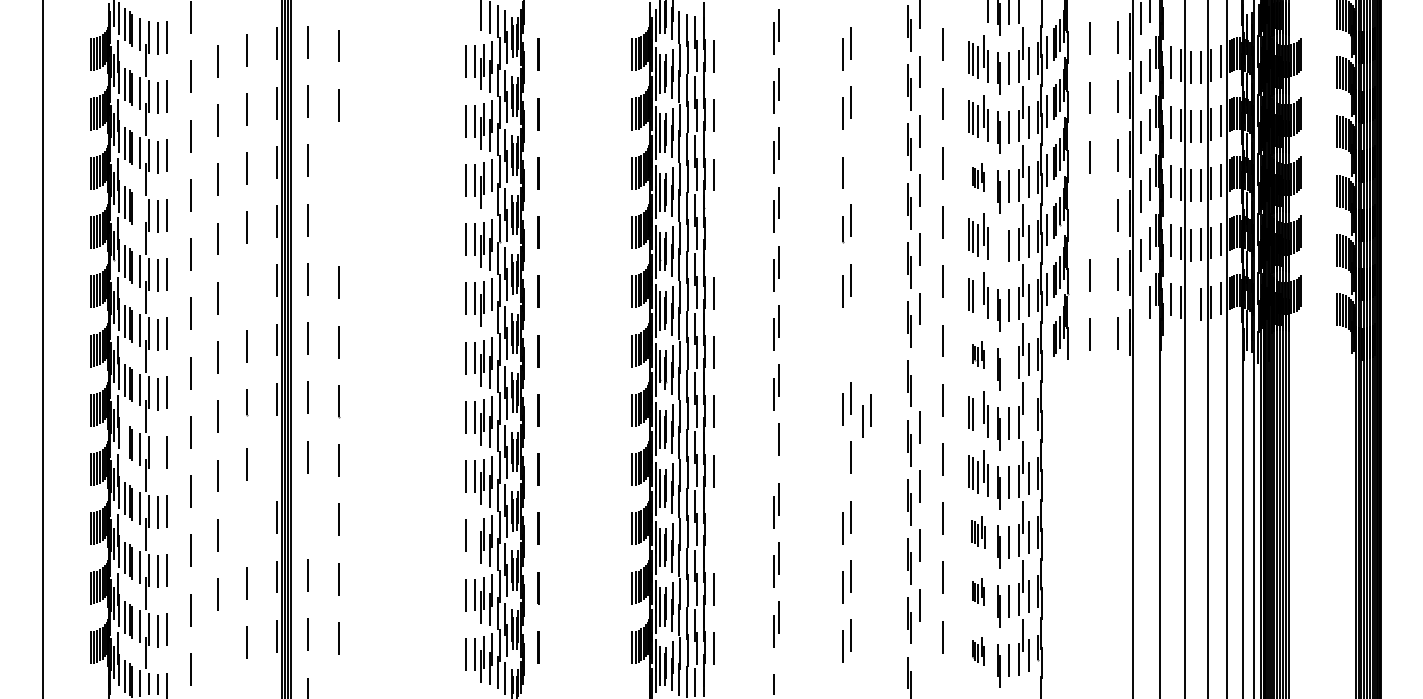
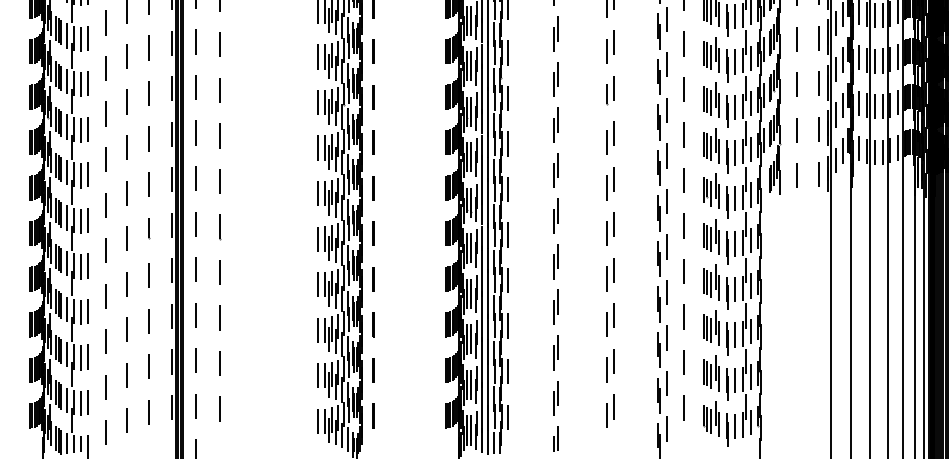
line: (851, 161) -> (614, 42), added
line: (338, 163) -> (219, 44), added
part: (978, 177) -> (711, 54), size x1.67
line: (489, 194) -> (335, 67), added
line: (140, 211) -> (67, 80), added
line: (1089, 216) -> (796, 84), added
line: (338, 223) -> (219, 90), added
line: (713, 234) -> (507, 98), added
line: (998, 250) -> (727, 110), added
line: (246, 286) -> (149, 138), added
line: (978, 298) -> (711, 147), added
line: (1190, 303) -> (874, 151), added
line: (489, 313) -> (335, 159), added
line: (1140, 314) -> (836, 160), added
line: (851, 338) -> (614, 178), added
line: (842, 350) -> (607, 187), added
part: (978, 355) -> (711, 191), size x1.67
line: (1008, 364) -> (734, 198), added
line: (920, 367) -> (667, 200), added
part: (866, 415) -> (625, 237), removed
line: (978, 417) -> (711, 239), added
line: (1029, 418) -> (750, 240), added
line: (125, 439) -> (56, 256), added
line: (157, 452) -> (80, 266), added
line: (773, 452) -> (554, 266), added
line: (276, 458) -> (172, 270), added
line: (842, 468) -> (607, 278), added
line: (307, 516) -> (195, 315), added
line: (246, 523) -> (149, 320), added
line: (713, 529) -> (507, 325), added
part: (978, 532) -> (711, 327), size x1.43
line: (475, 535) -> (325, 330), added
part: (978, 592) -> (711, 373), size x1.67
part: (978, 651) -> (711, 419), size x1.67
line: (217, 653) -> (126, 420), added
line: (920, 663) -> (667, 428), added
line: (778, 676) -> (557, 438), added

